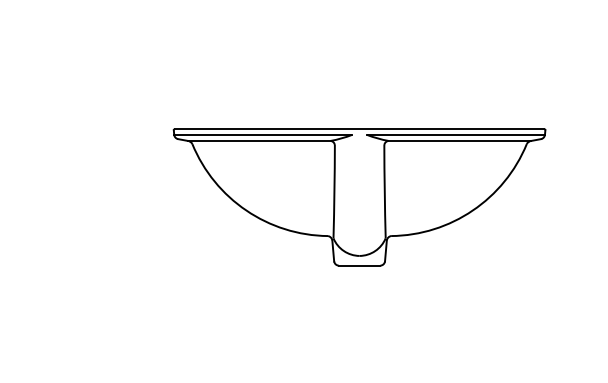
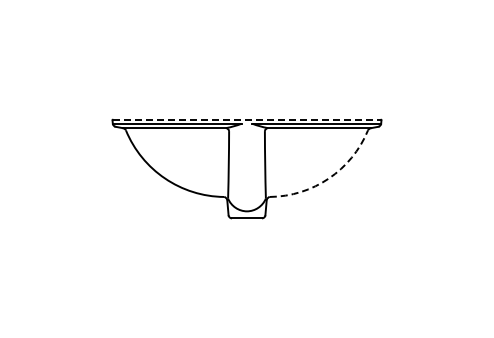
line: (360, 129) -> (247, 119), solid -> dashed
arc: (472, 210) -> (328, 178), solid -> dashed

